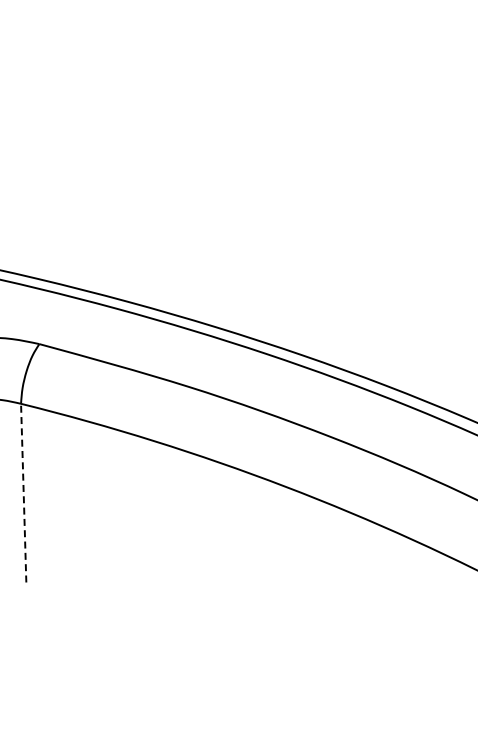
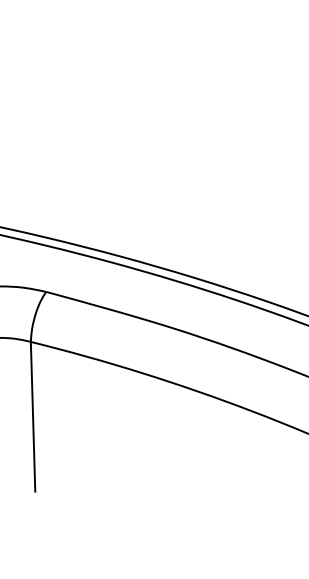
line: (23, 492) -> (32, 416), dashed -> solid

